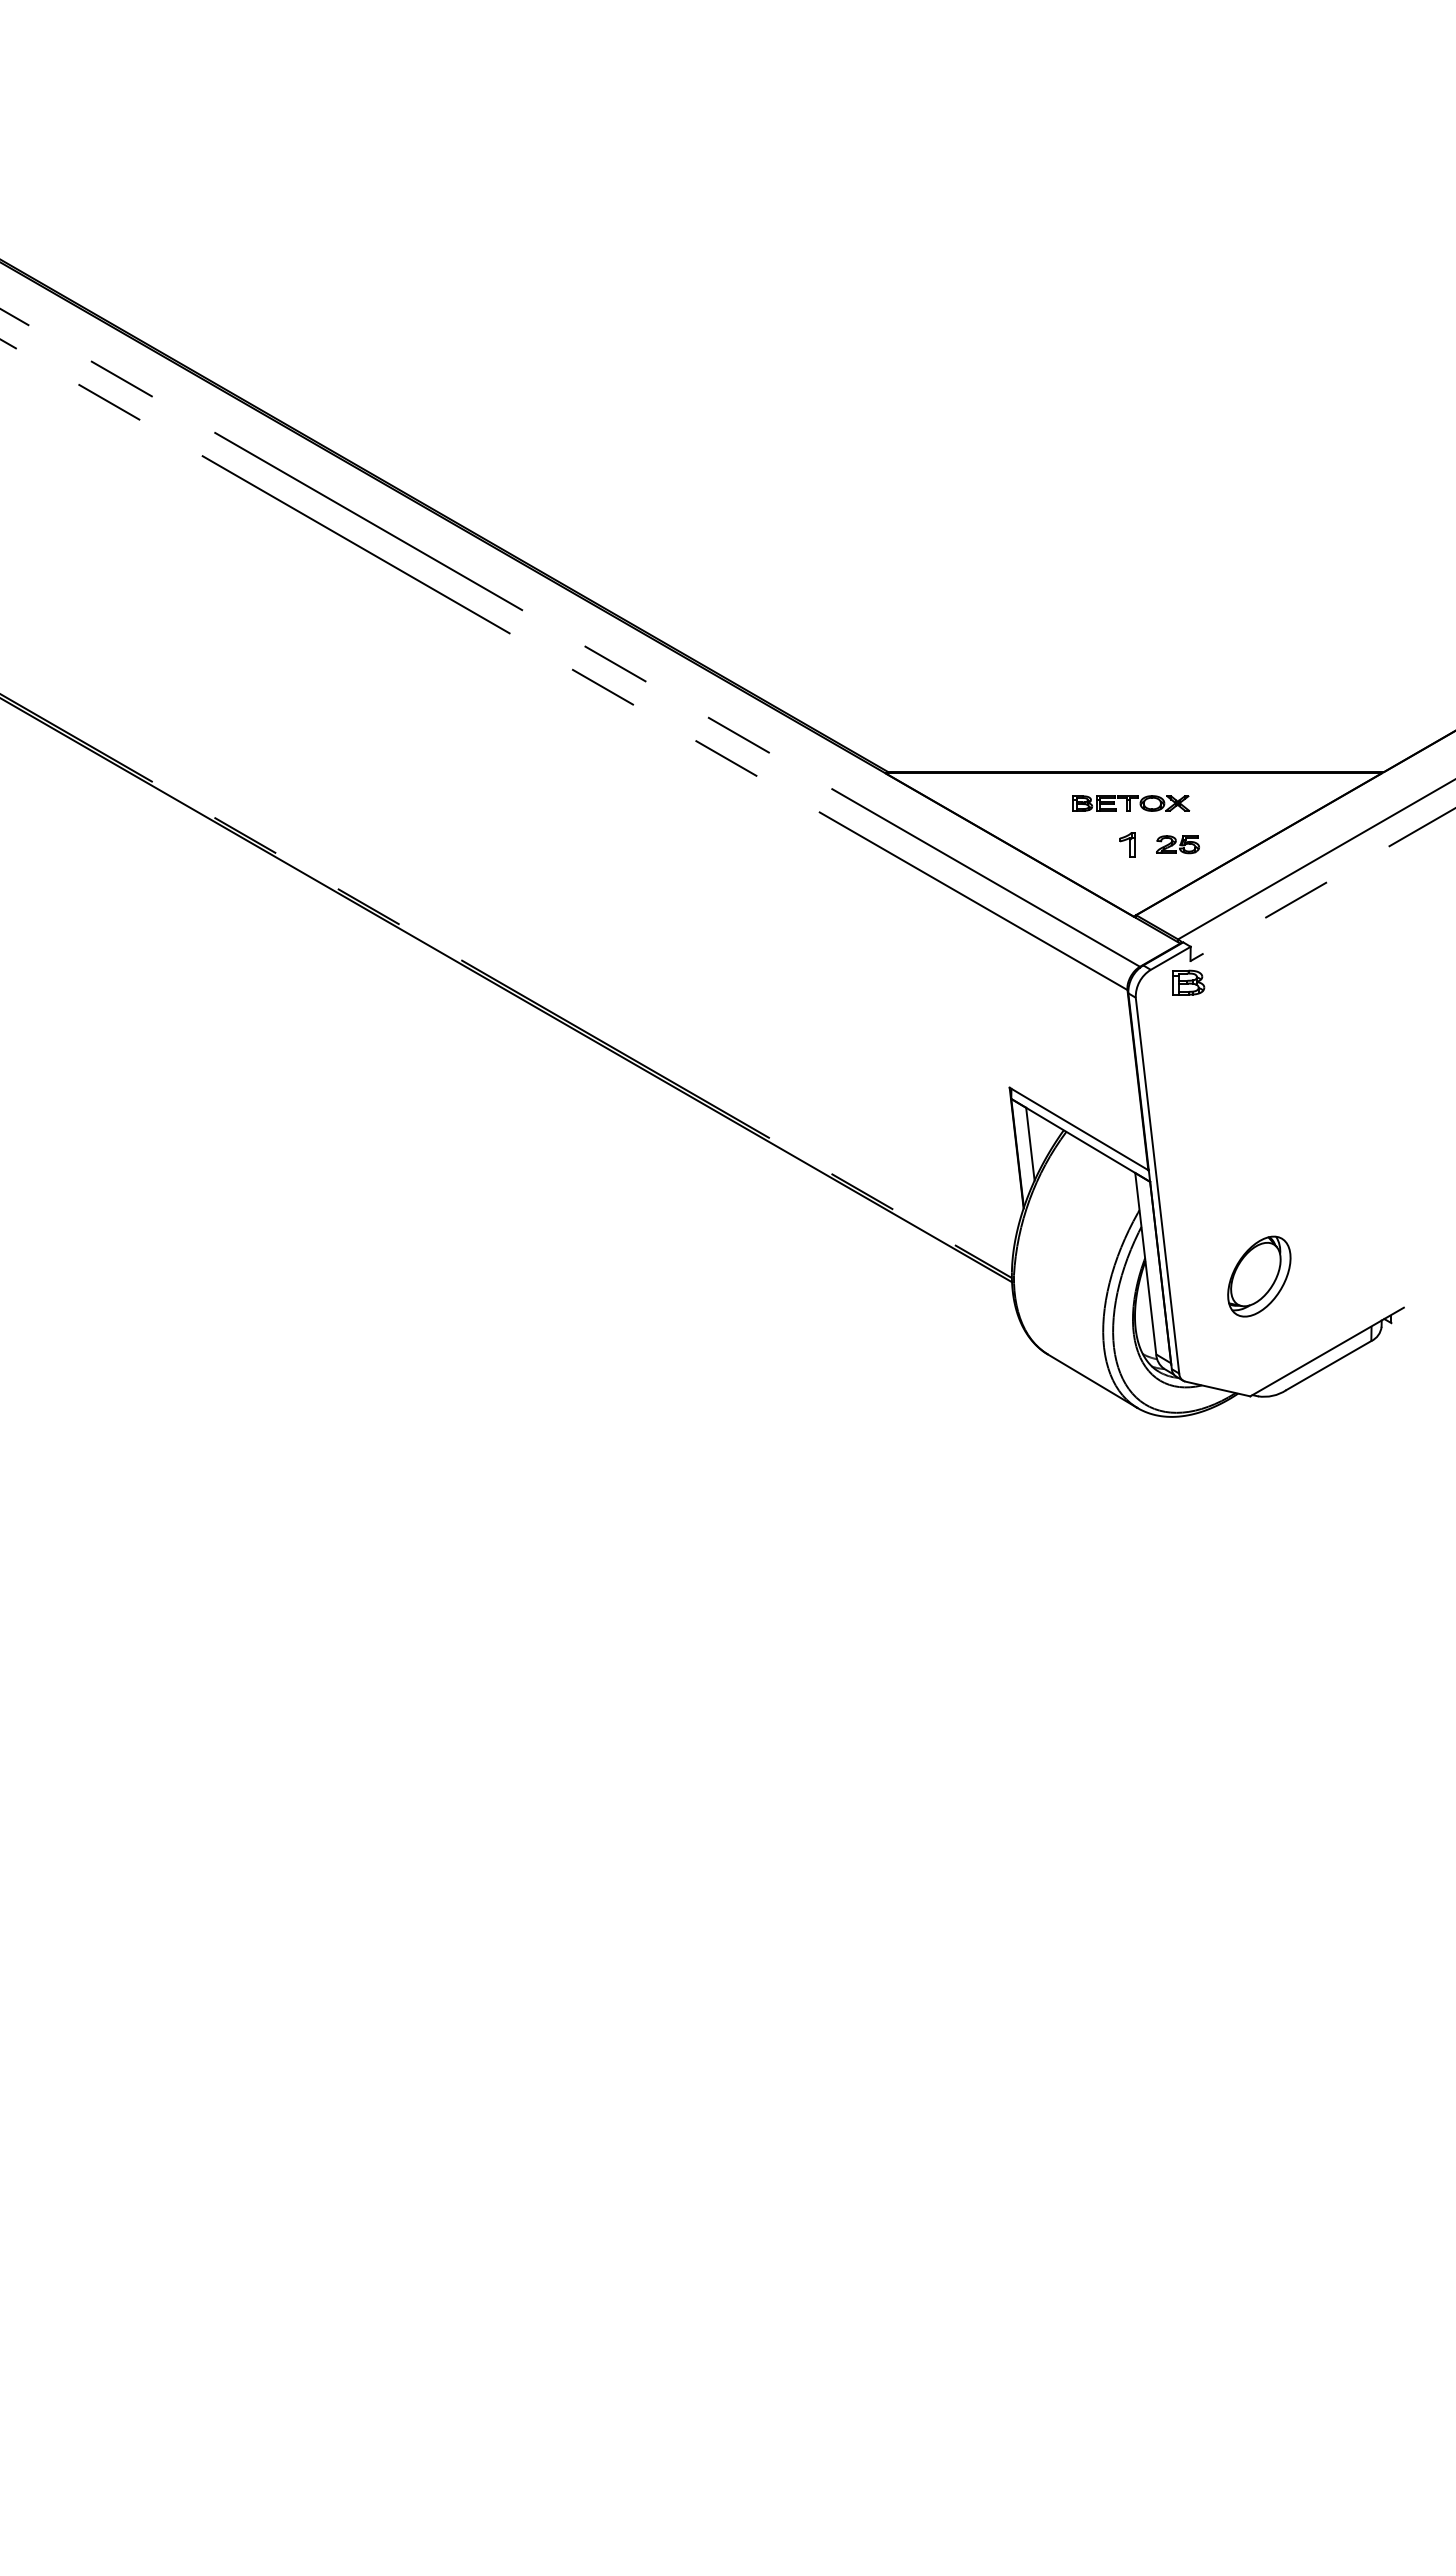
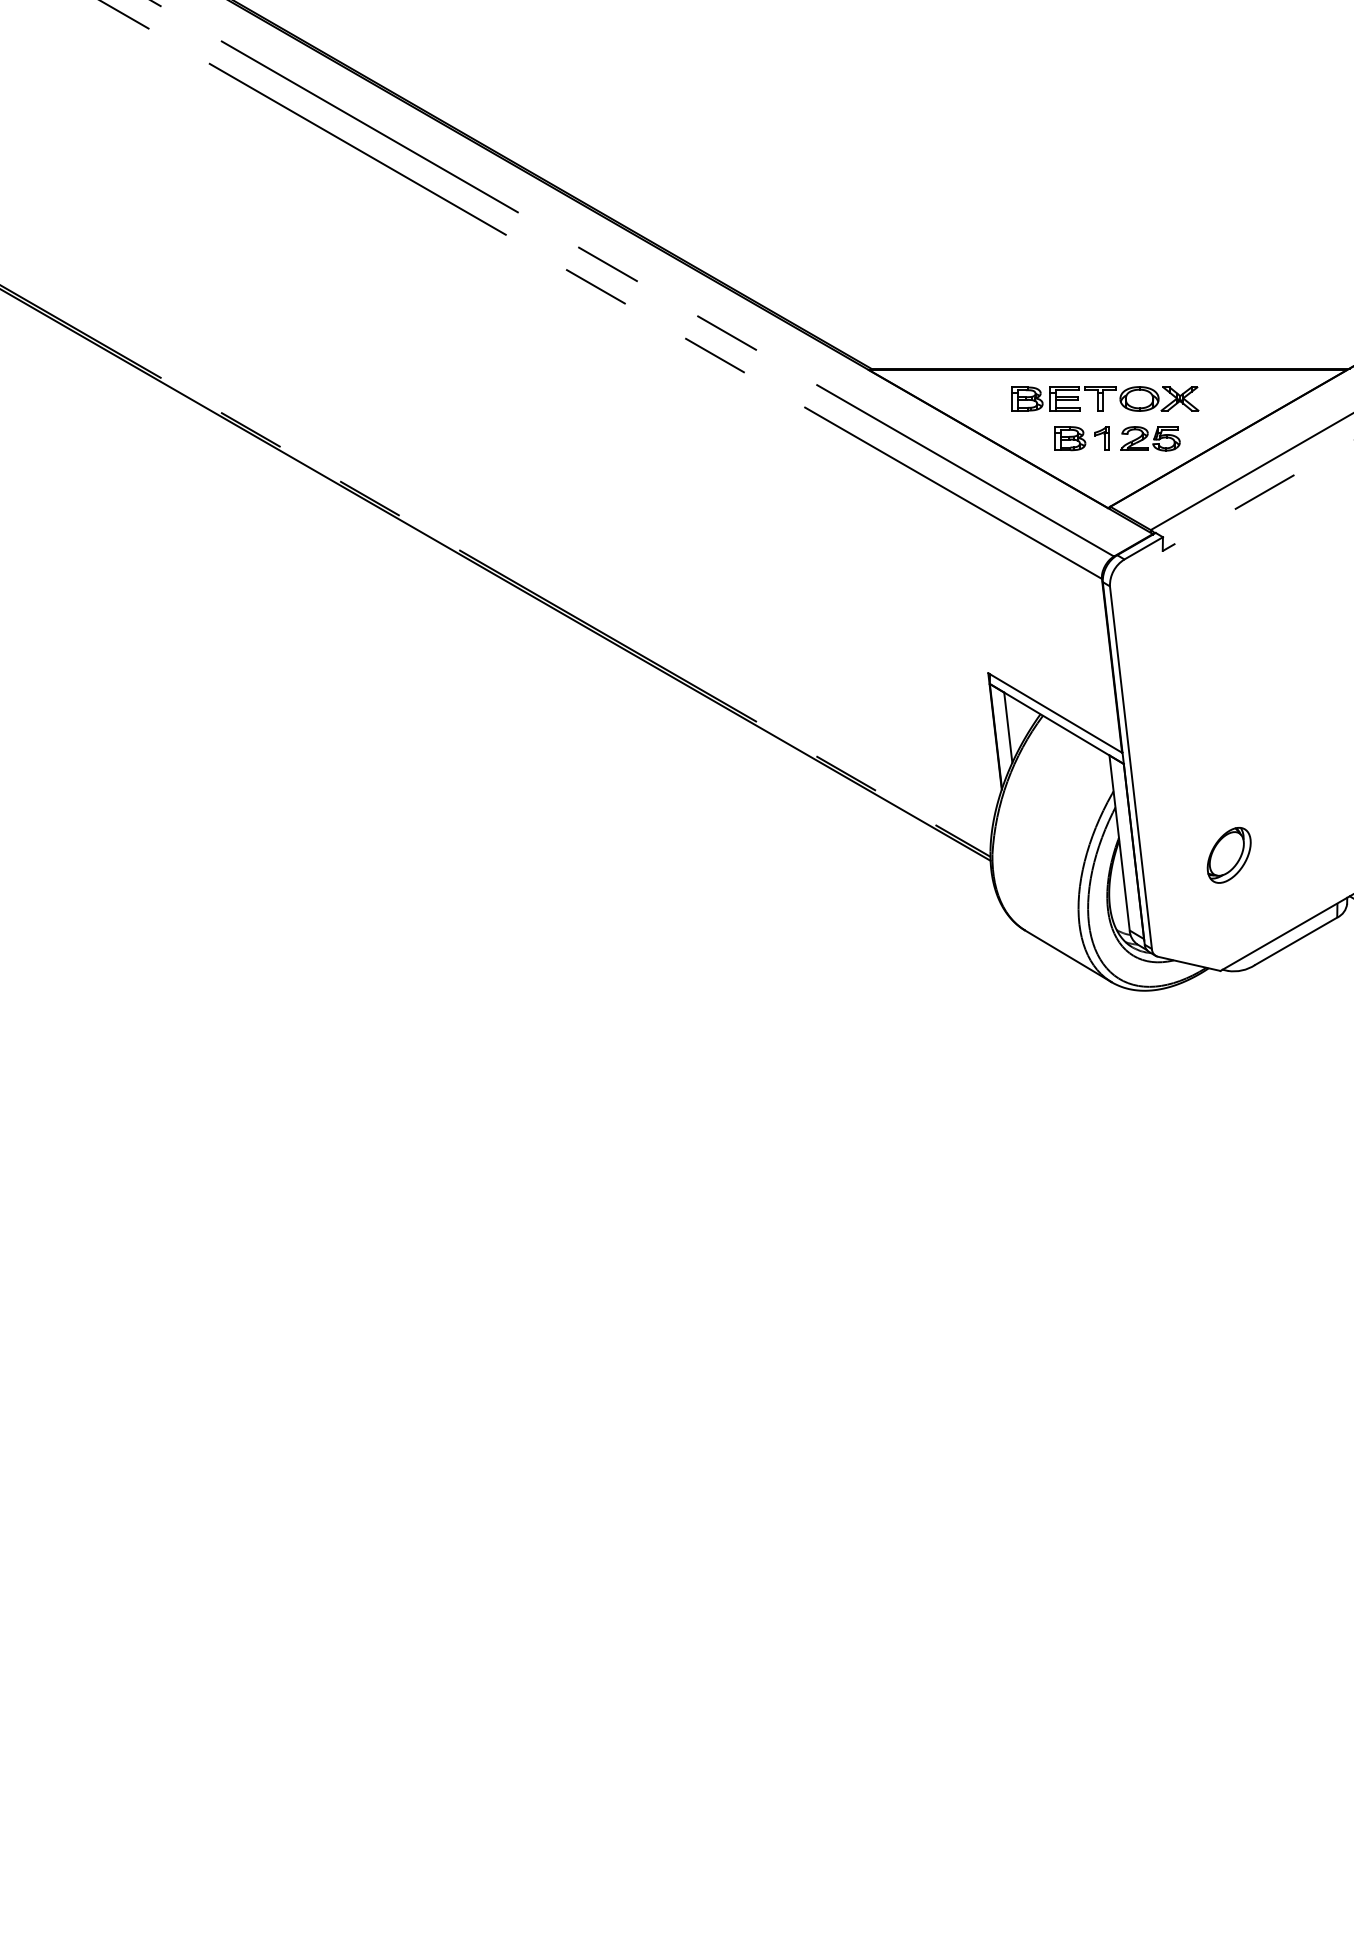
part: (1131, 803) -> (1105, 398), size x1.67
part: (1177, 844) -> (1150, 438), size x1.43
part: (1188, 982) -> (1070, 438), moved
part: (1259, 1276) -> (1229, 855), size x0.71

